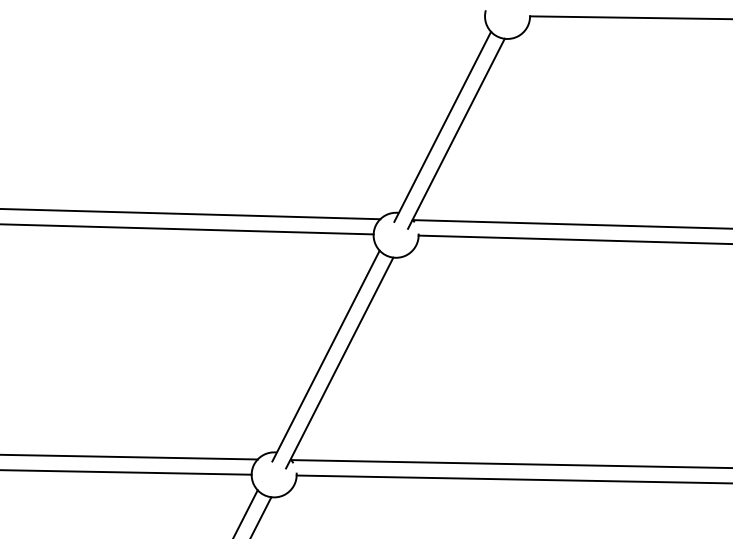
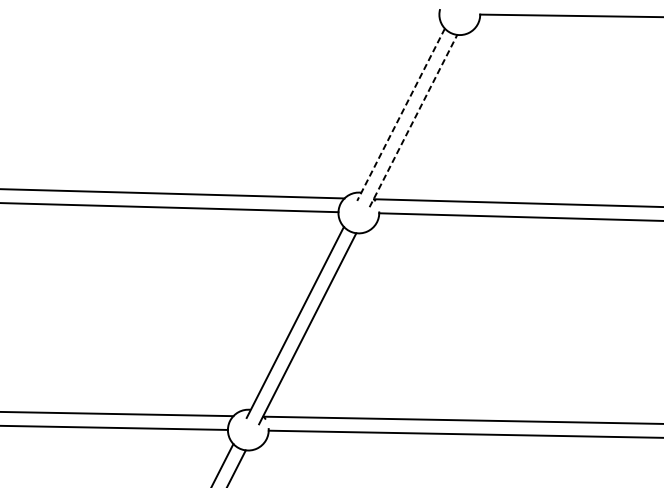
line: (442, 126) -> (400, 114), solid -> dashed
line: (456, 133) -> (413, 120), solid -> dashed

